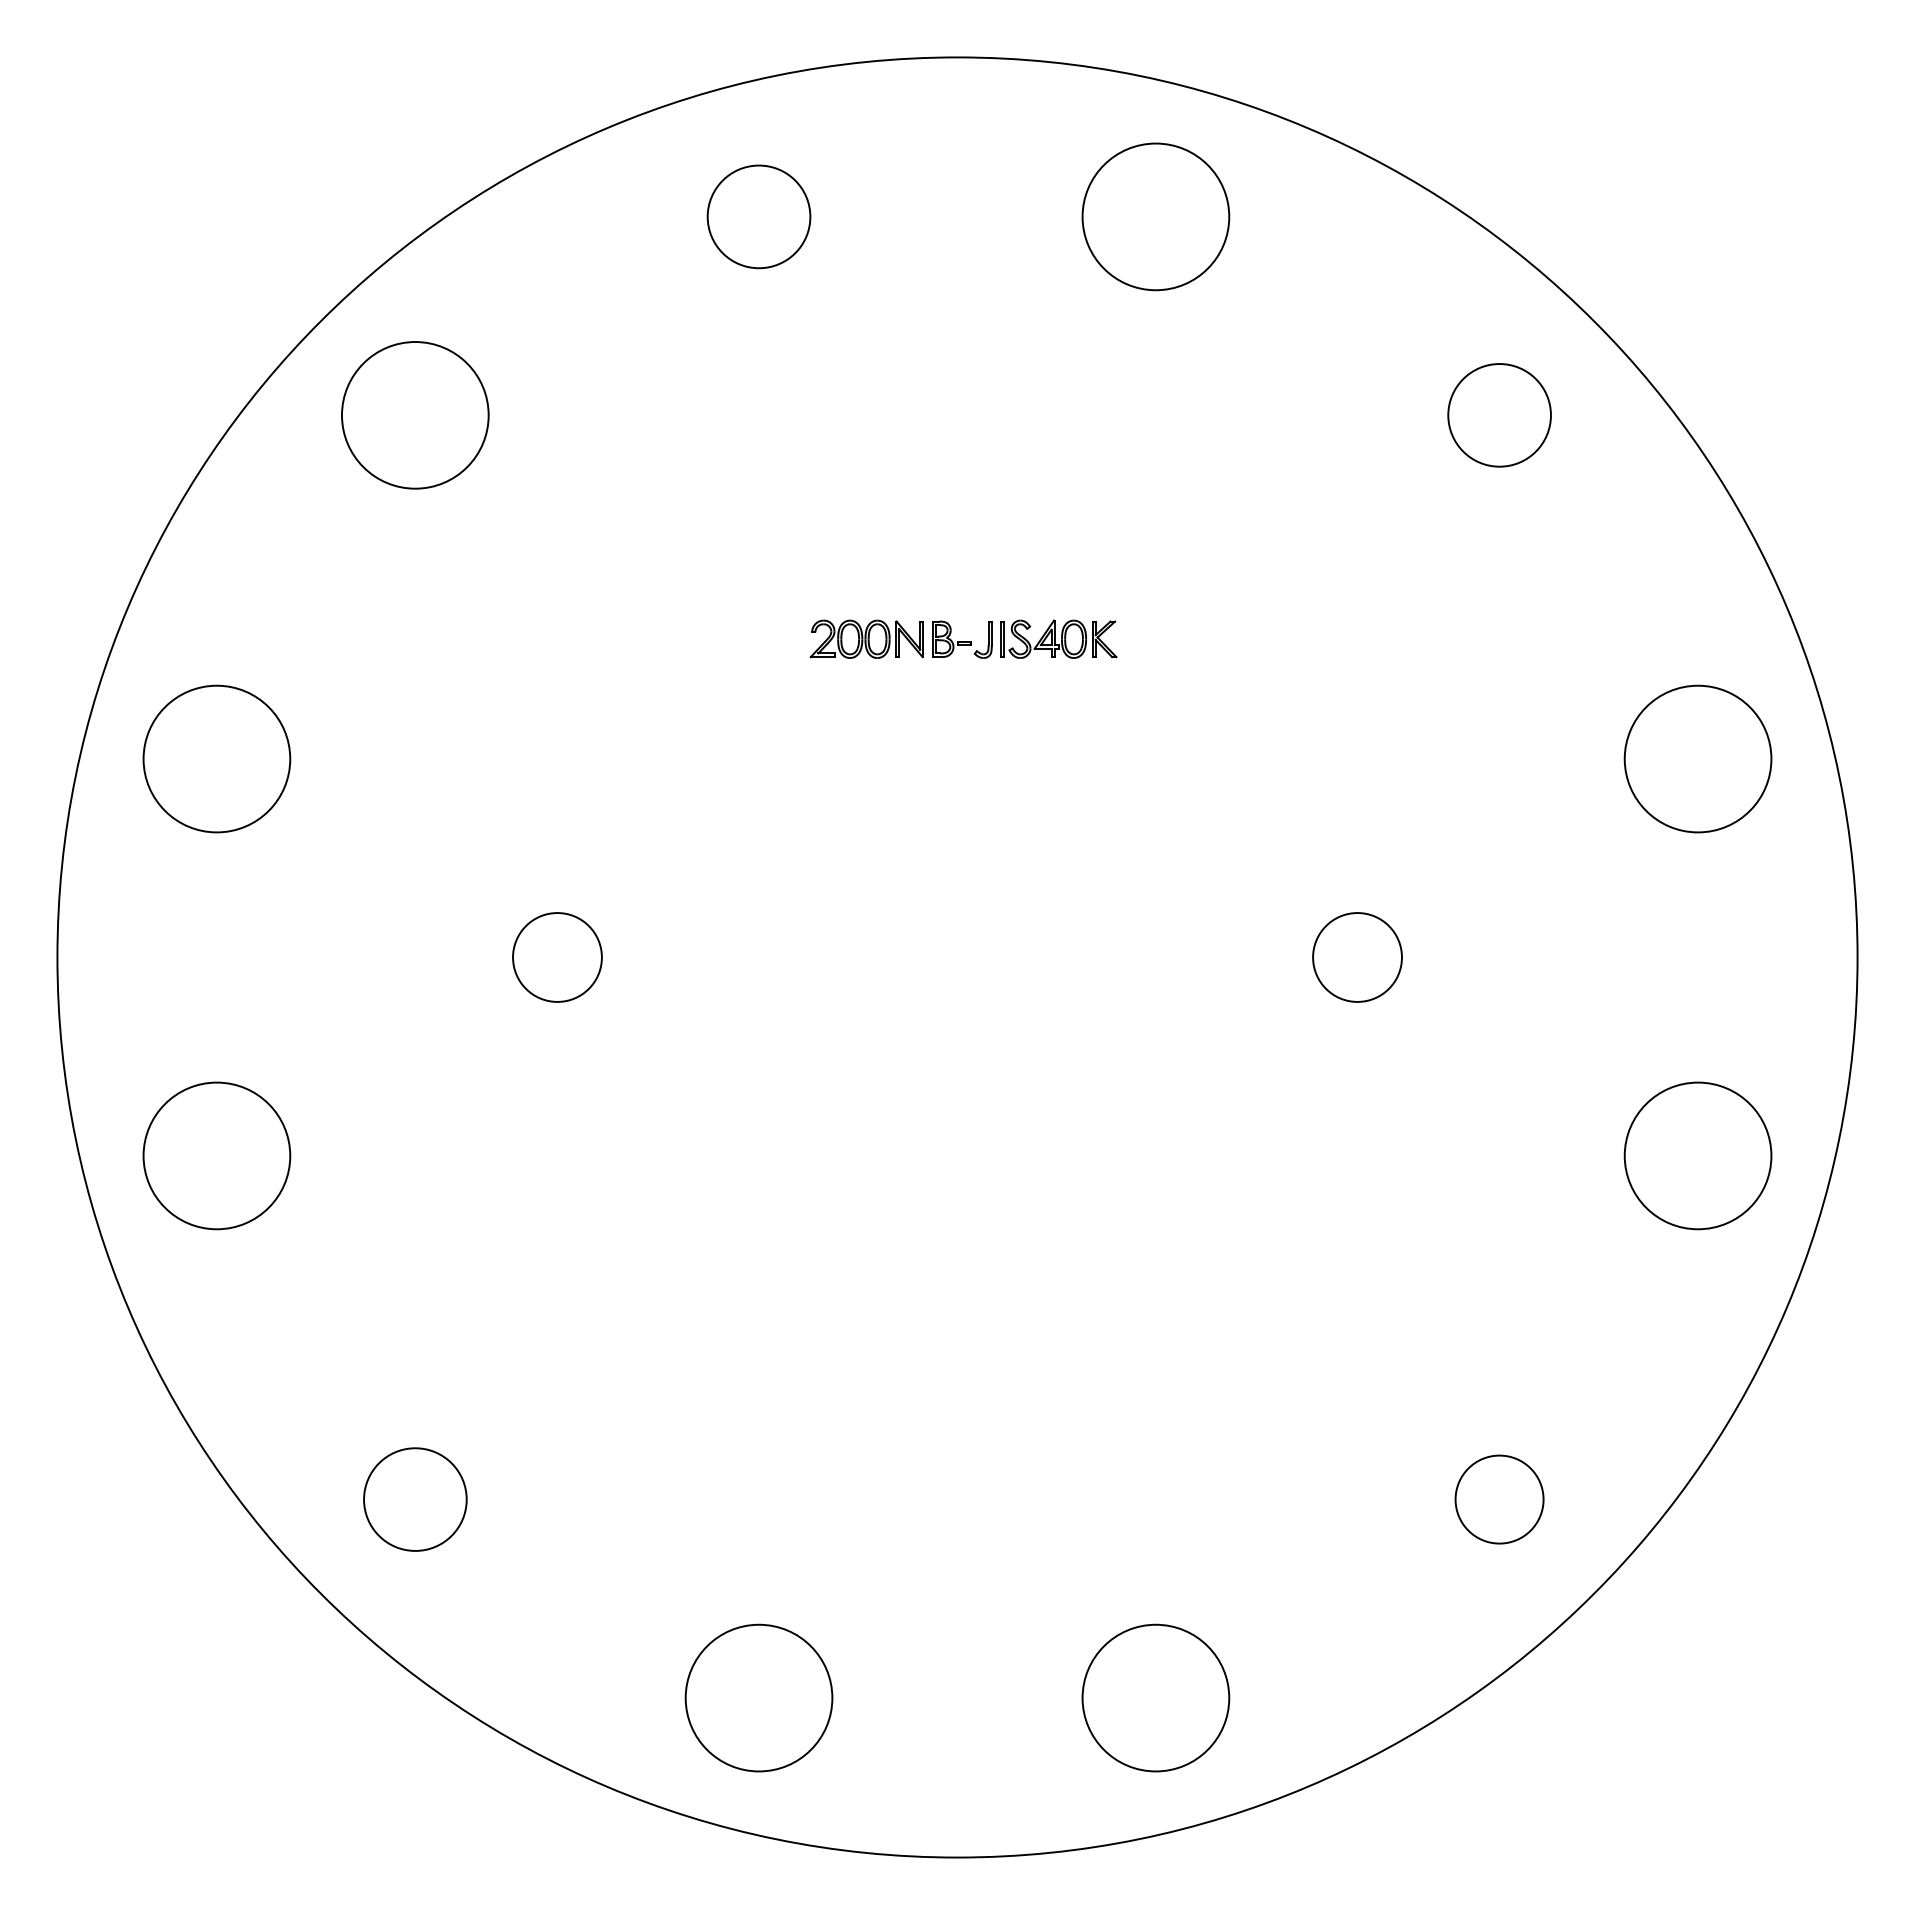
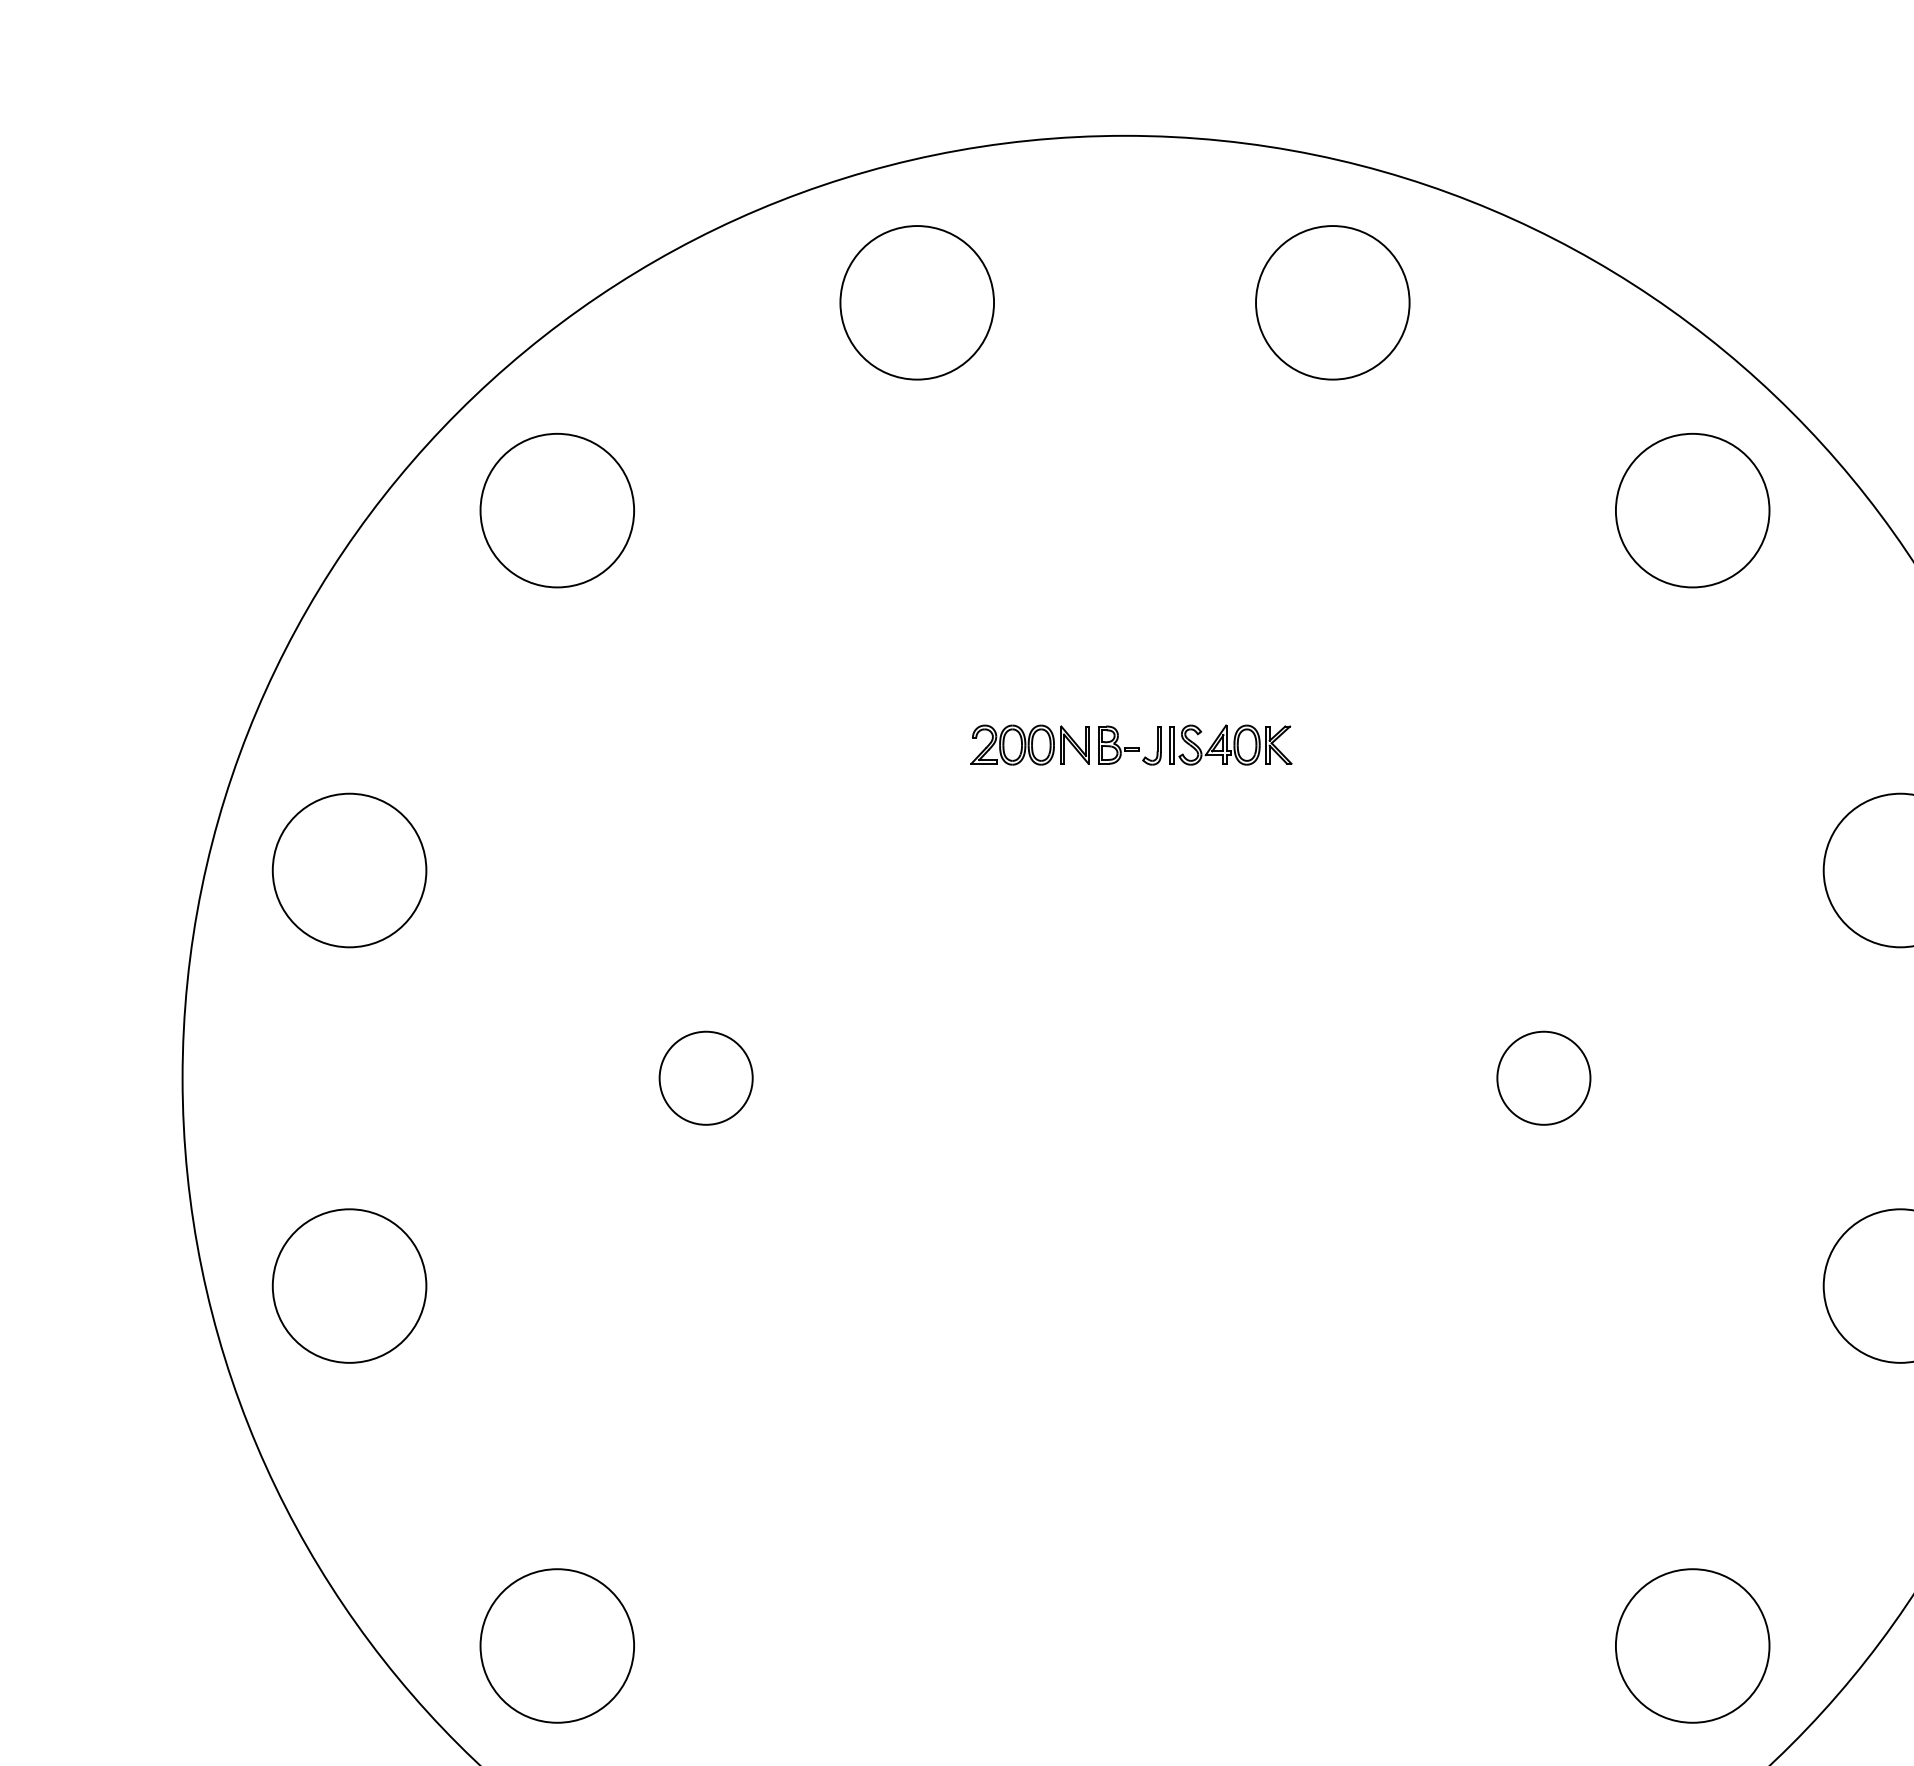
circle: (758, 216) -> (916, 302), size x1.43
circle: (1499, 415) -> (1692, 510), size x1.43
circle: (415, 1499) -> (557, 1645), size x1.43
circle: (1499, 1499) -> (1692, 1645), size x1.67

